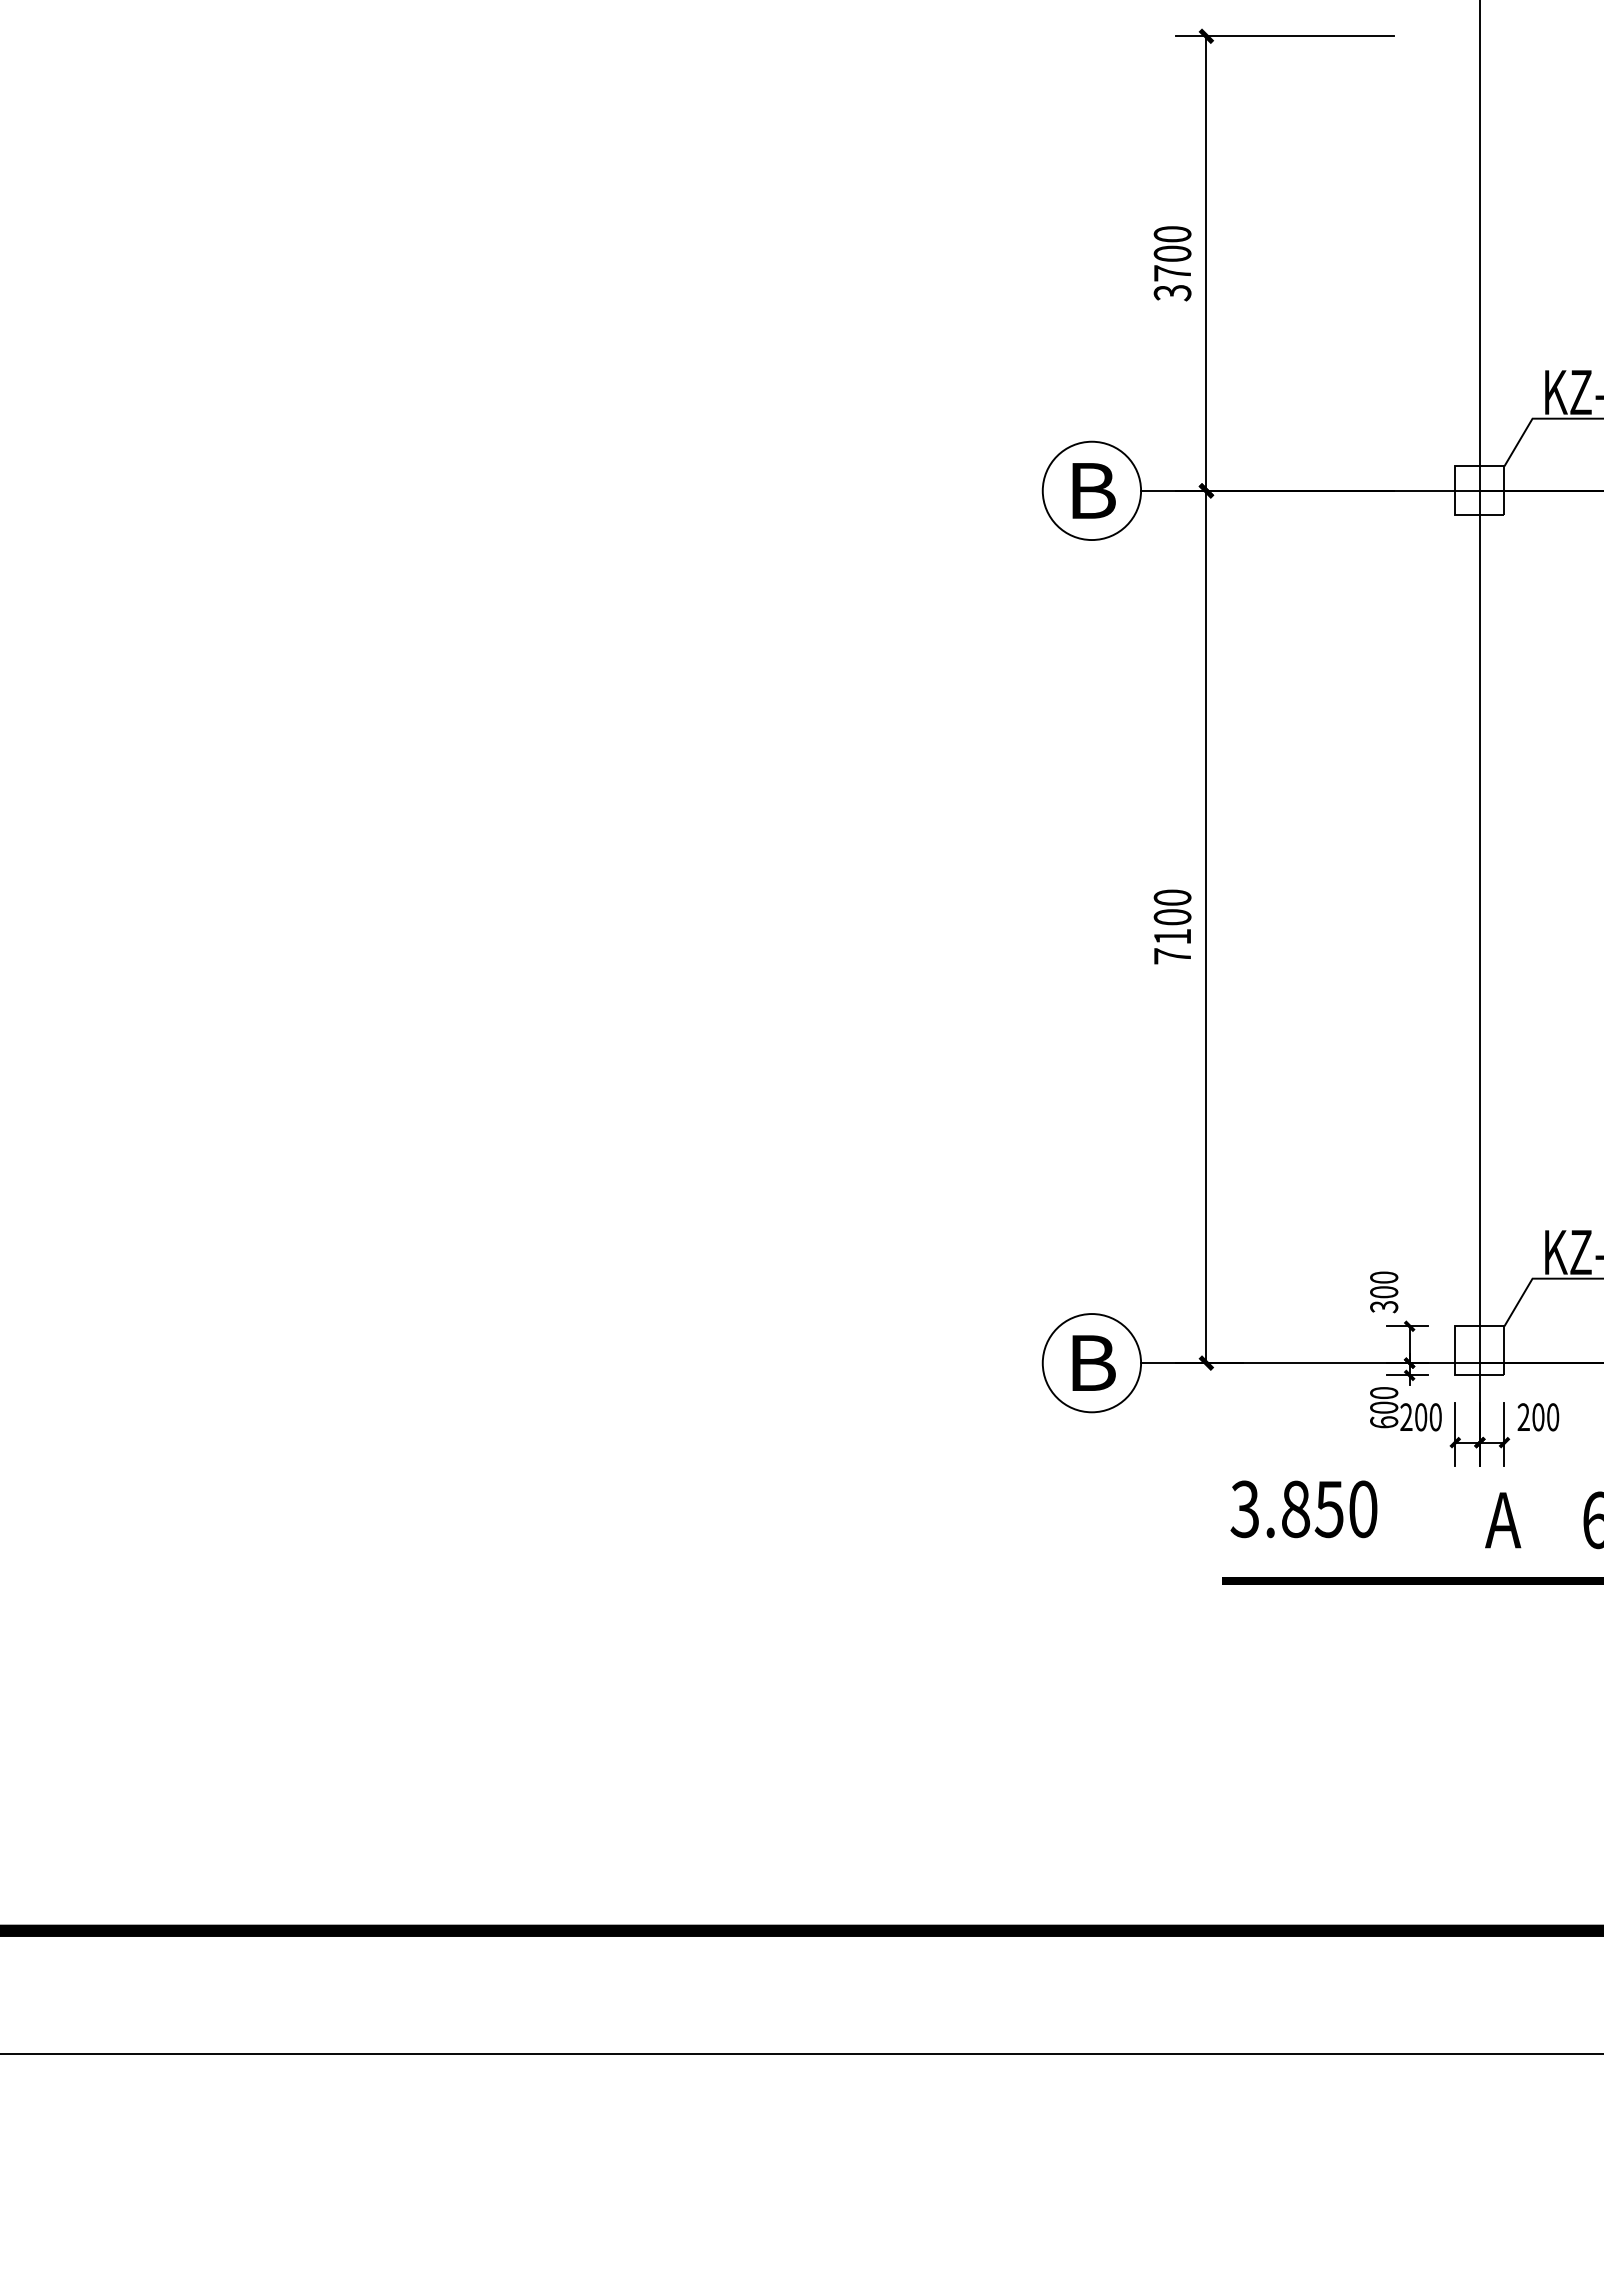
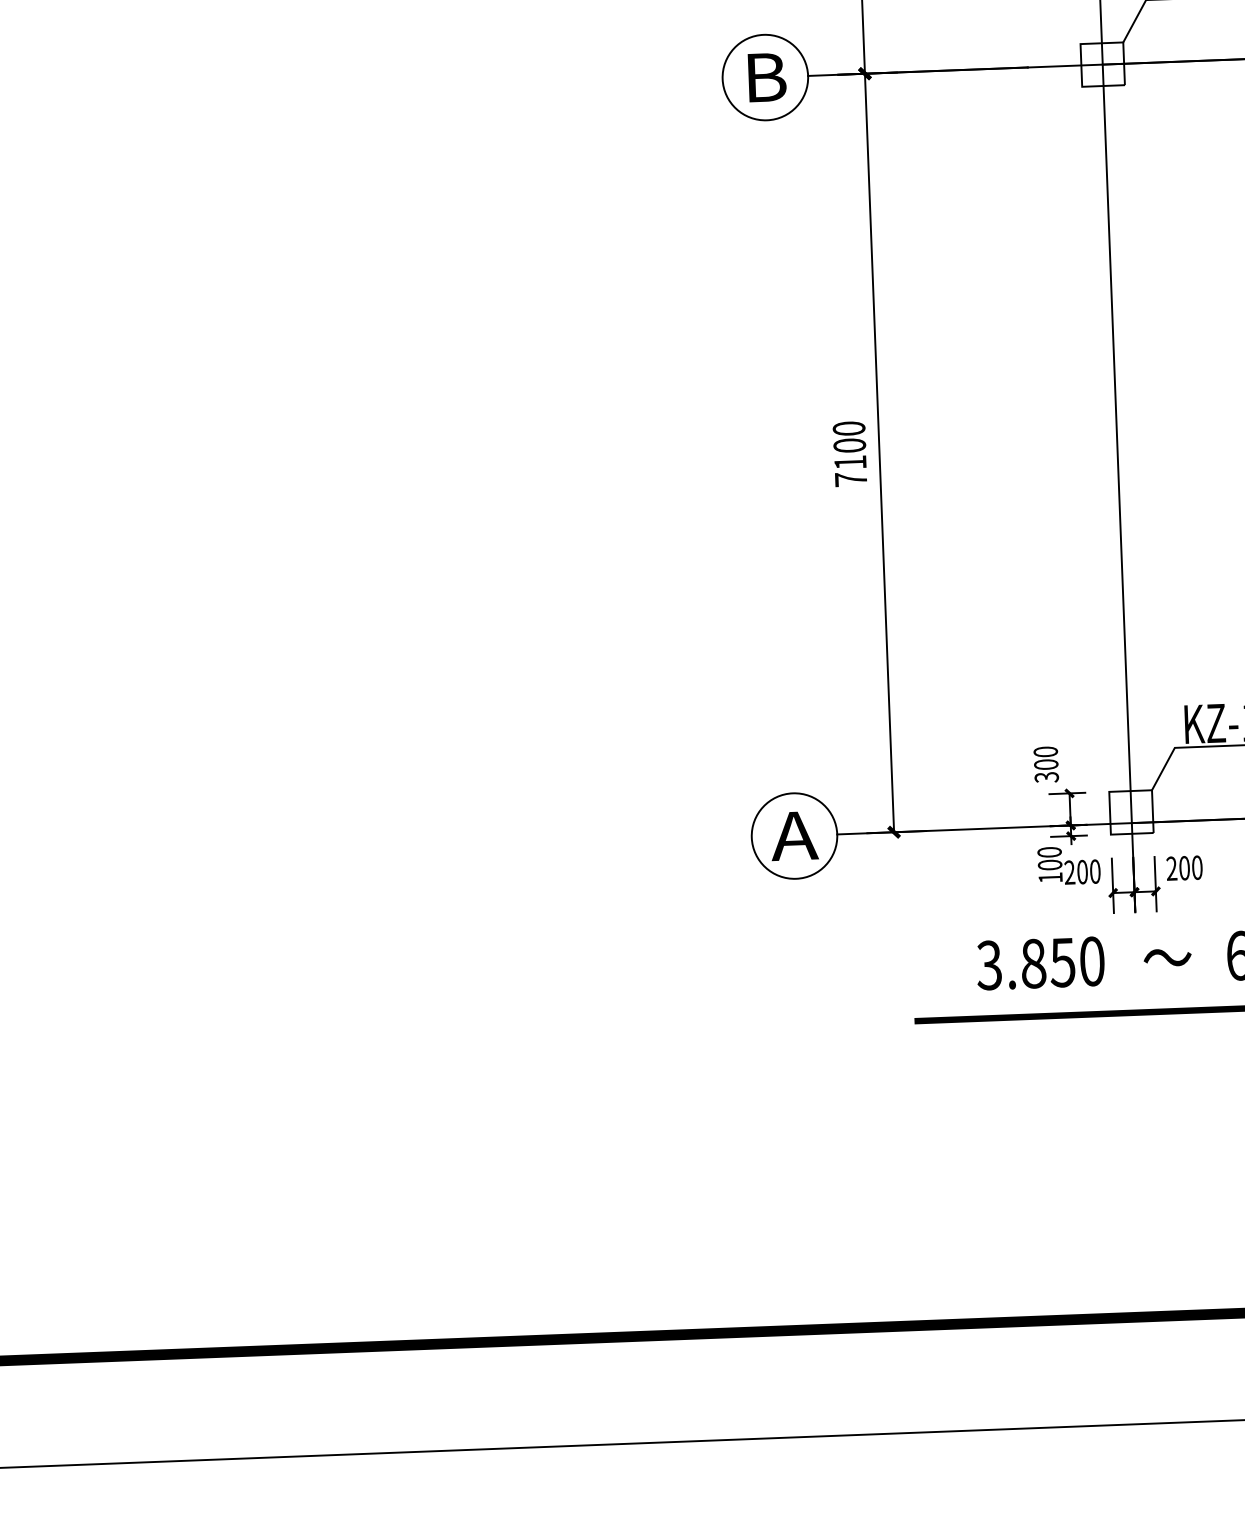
text: (1091, 1362) -> (794, 835), B -> A
text: (1384, 1422) -> (1050, 877), 600 -> 100
text: (1303, 1509) -> (1040, 963), moved
text: (1513, 1520) -> (1166, 958), A -> ～

